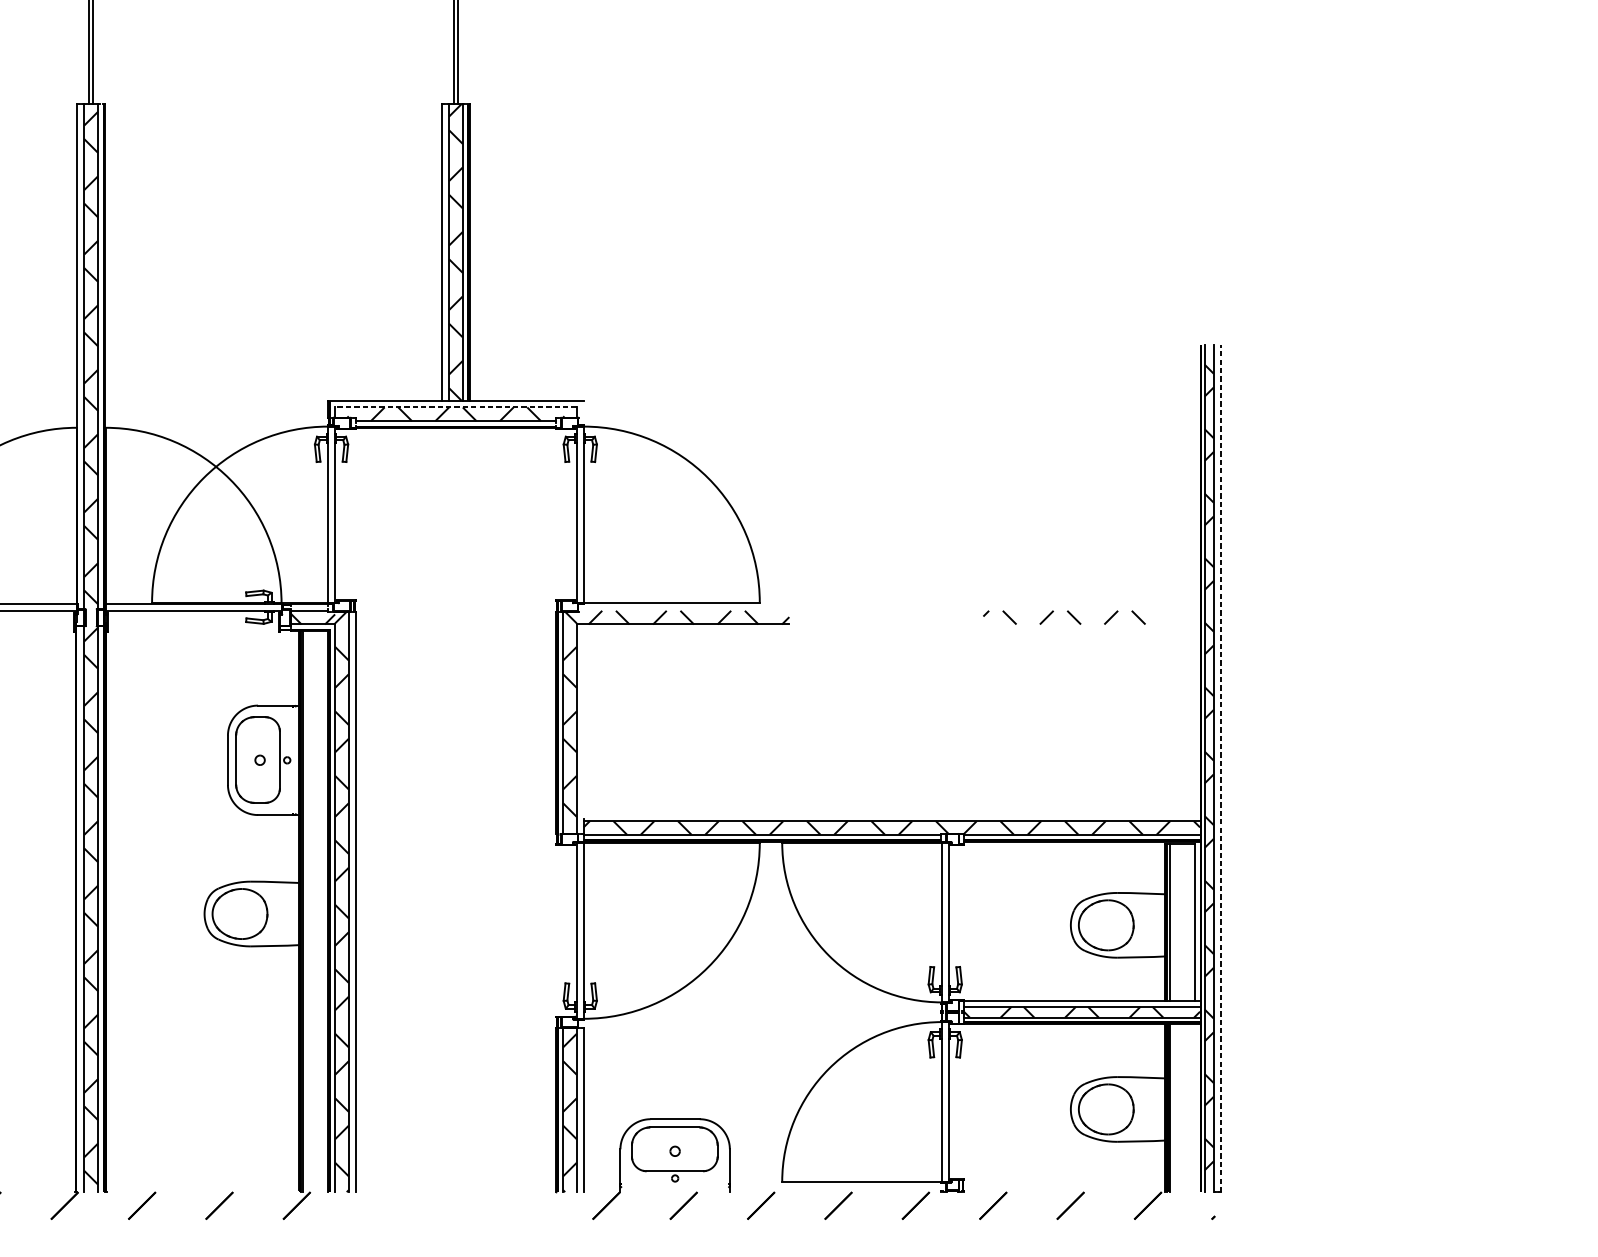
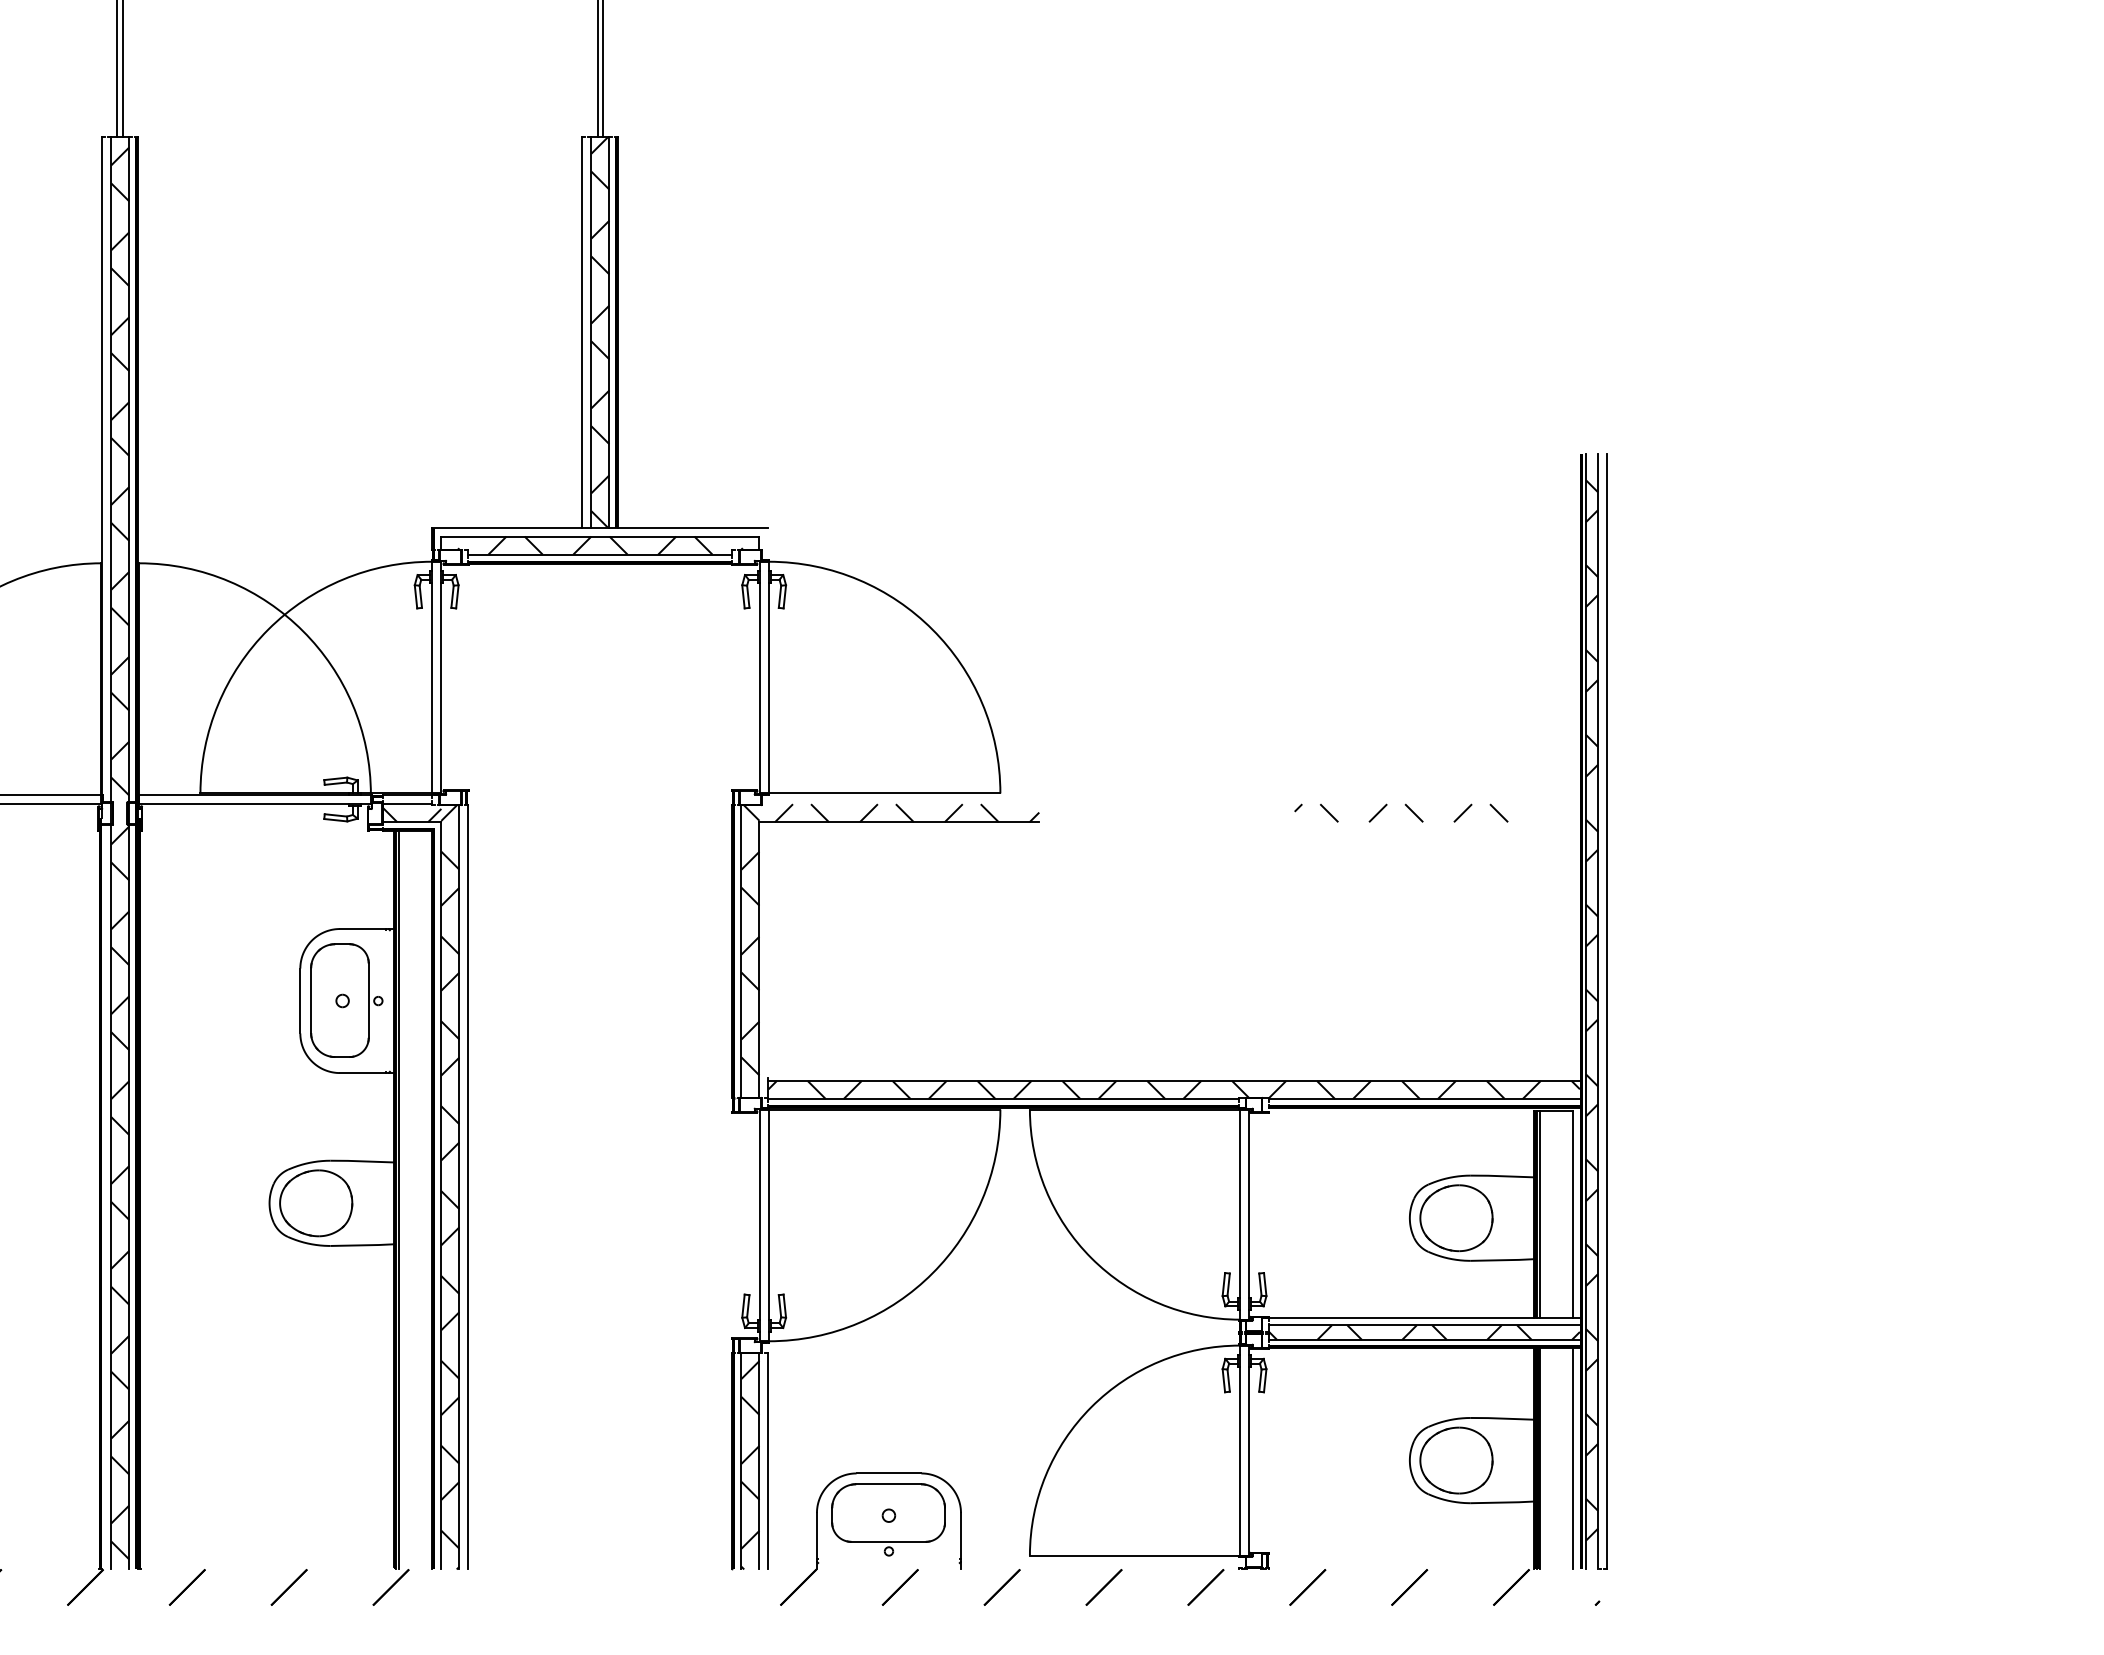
line: (455, 407) -> (599, 536), dashed -> solid
line: (1220, 768) -> (1606, 1011), dashed -> solid
line: (1194, 1107) -> (1572, 1458), added

